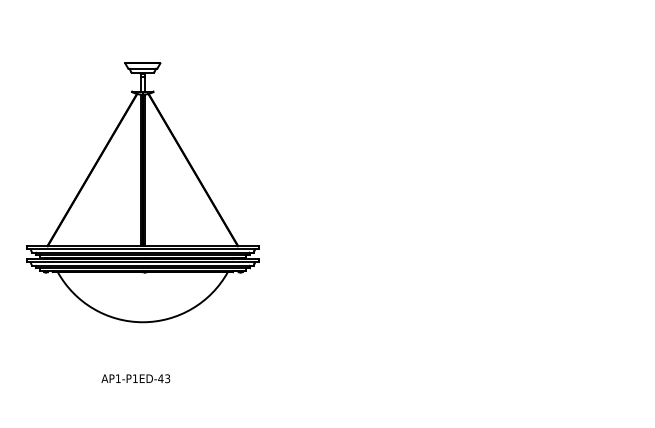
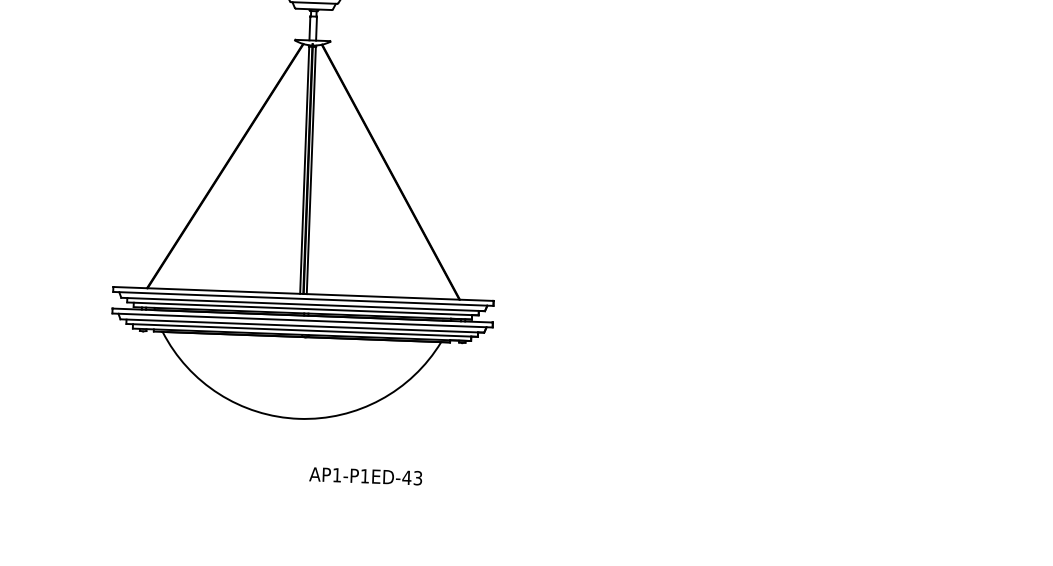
text: (135, 378) -> (365, 475), moved

